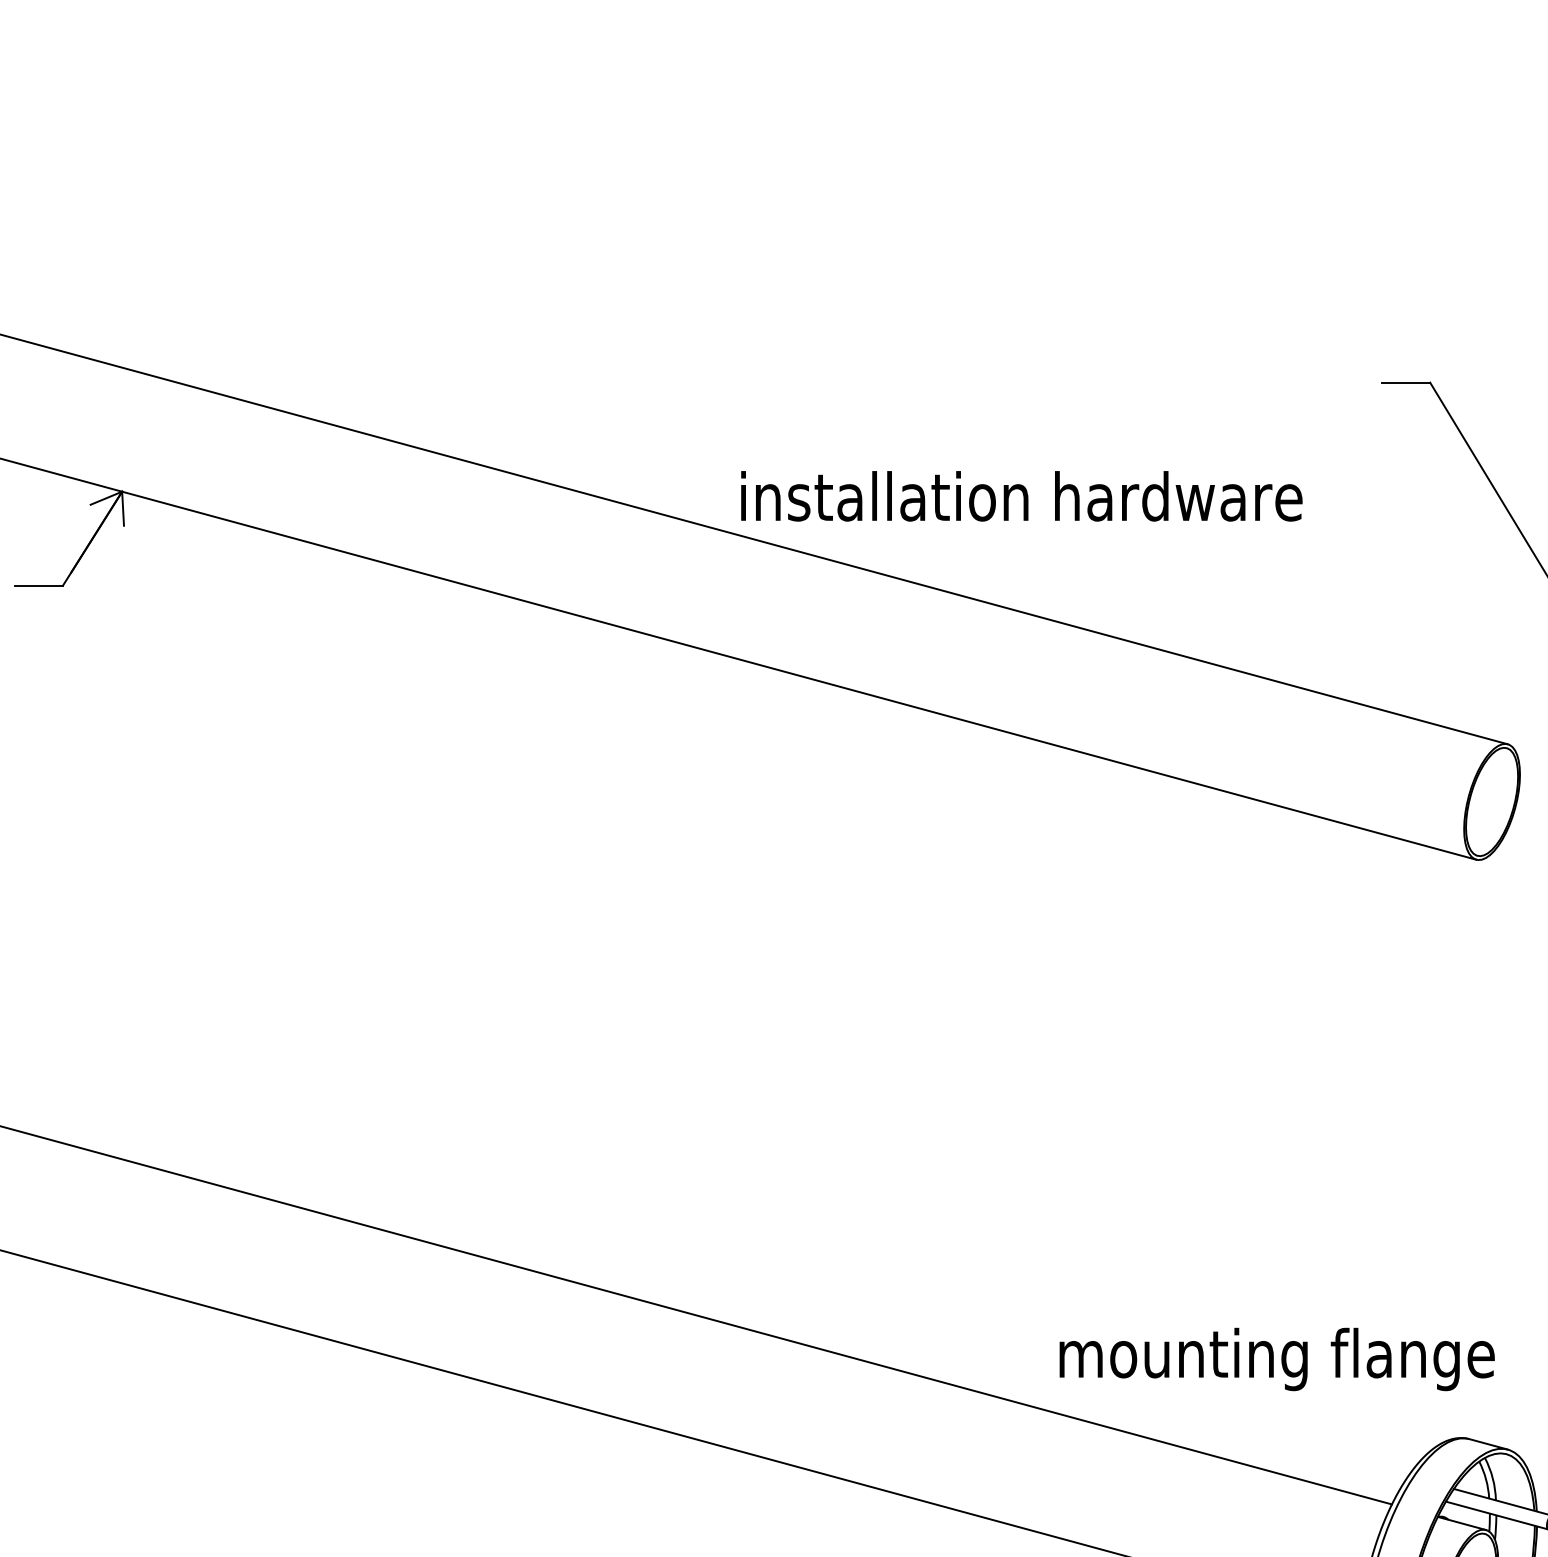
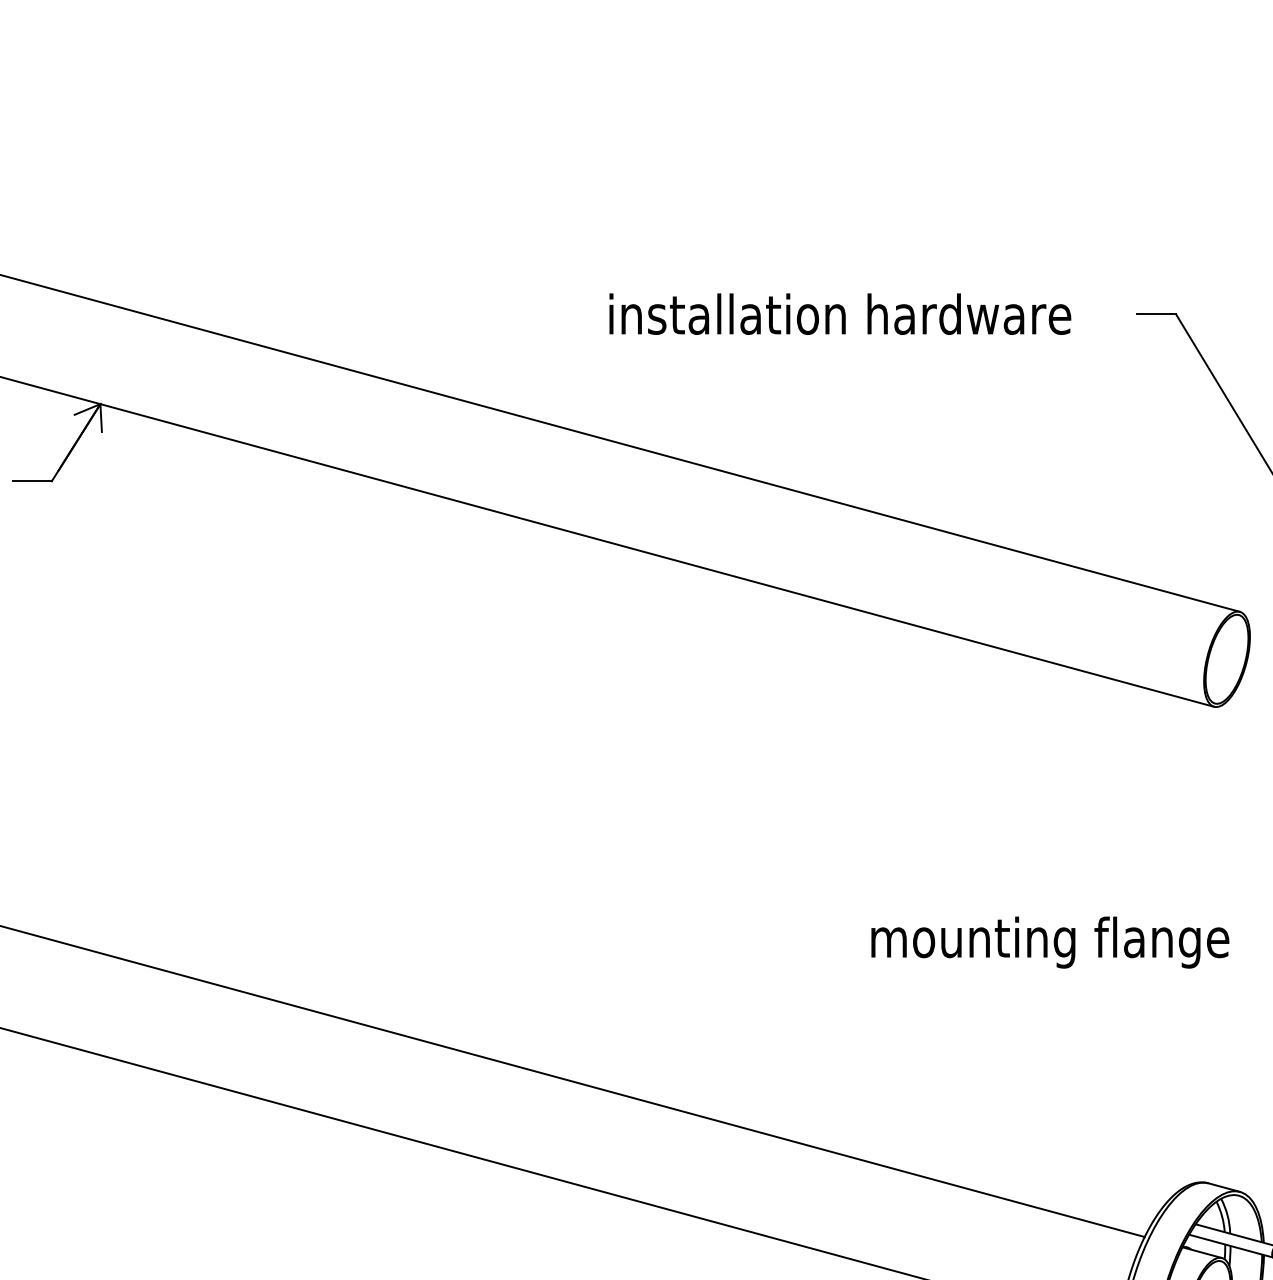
text: (1021, 496) -> (840, 314), moved
text: (1276, 1359) -> (1049, 942), moved

